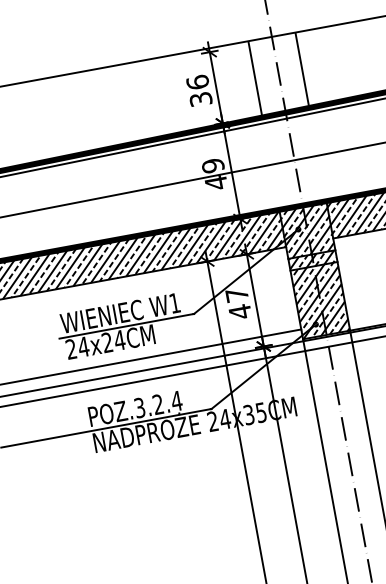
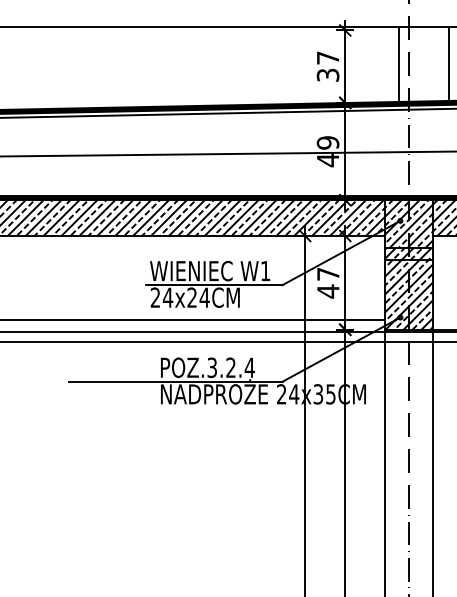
line: (302, 69) -> (449, 64), moved
line: (255, 78) -> (399, 64), moved
text: (197, 81) -> (327, 57), 36 -> 37

